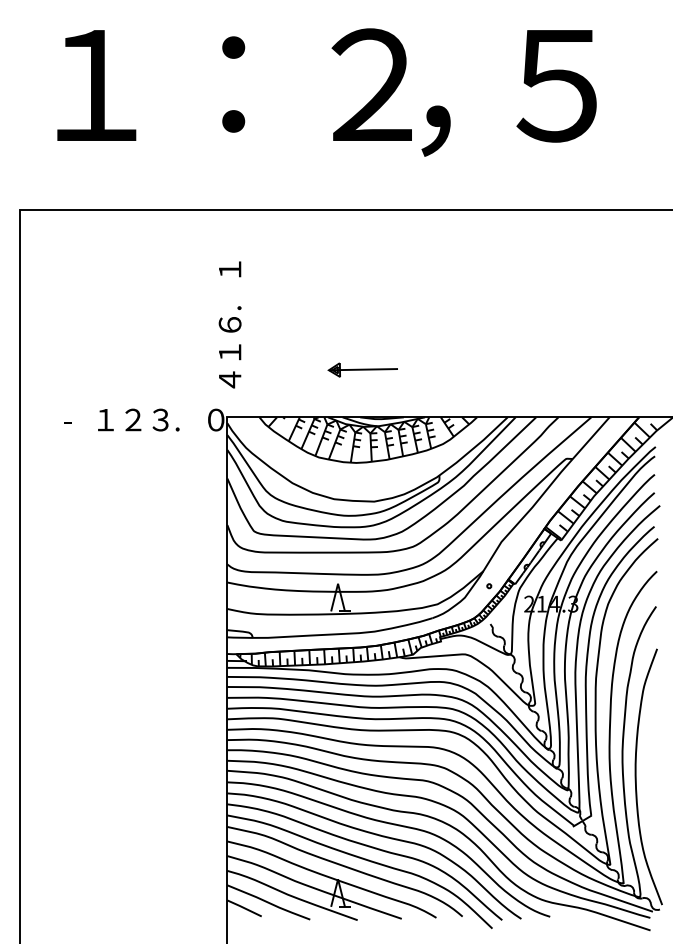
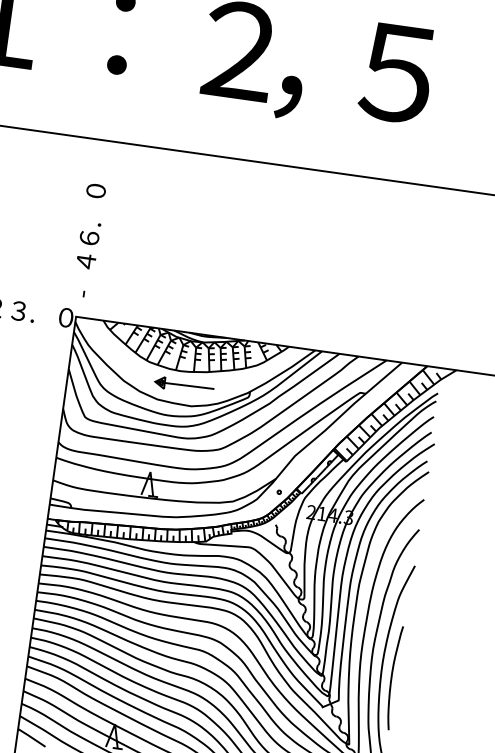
text: (229, 269) -> (95, 190), １ -> ０
text: (230, 351) -> (86, 260), １ -> ４
part: (362, 369) -> (184, 385), moved
text: (230, 382) -> (82, 287), ４ -> -
curve: (649, 780) -> (392, 677), added

